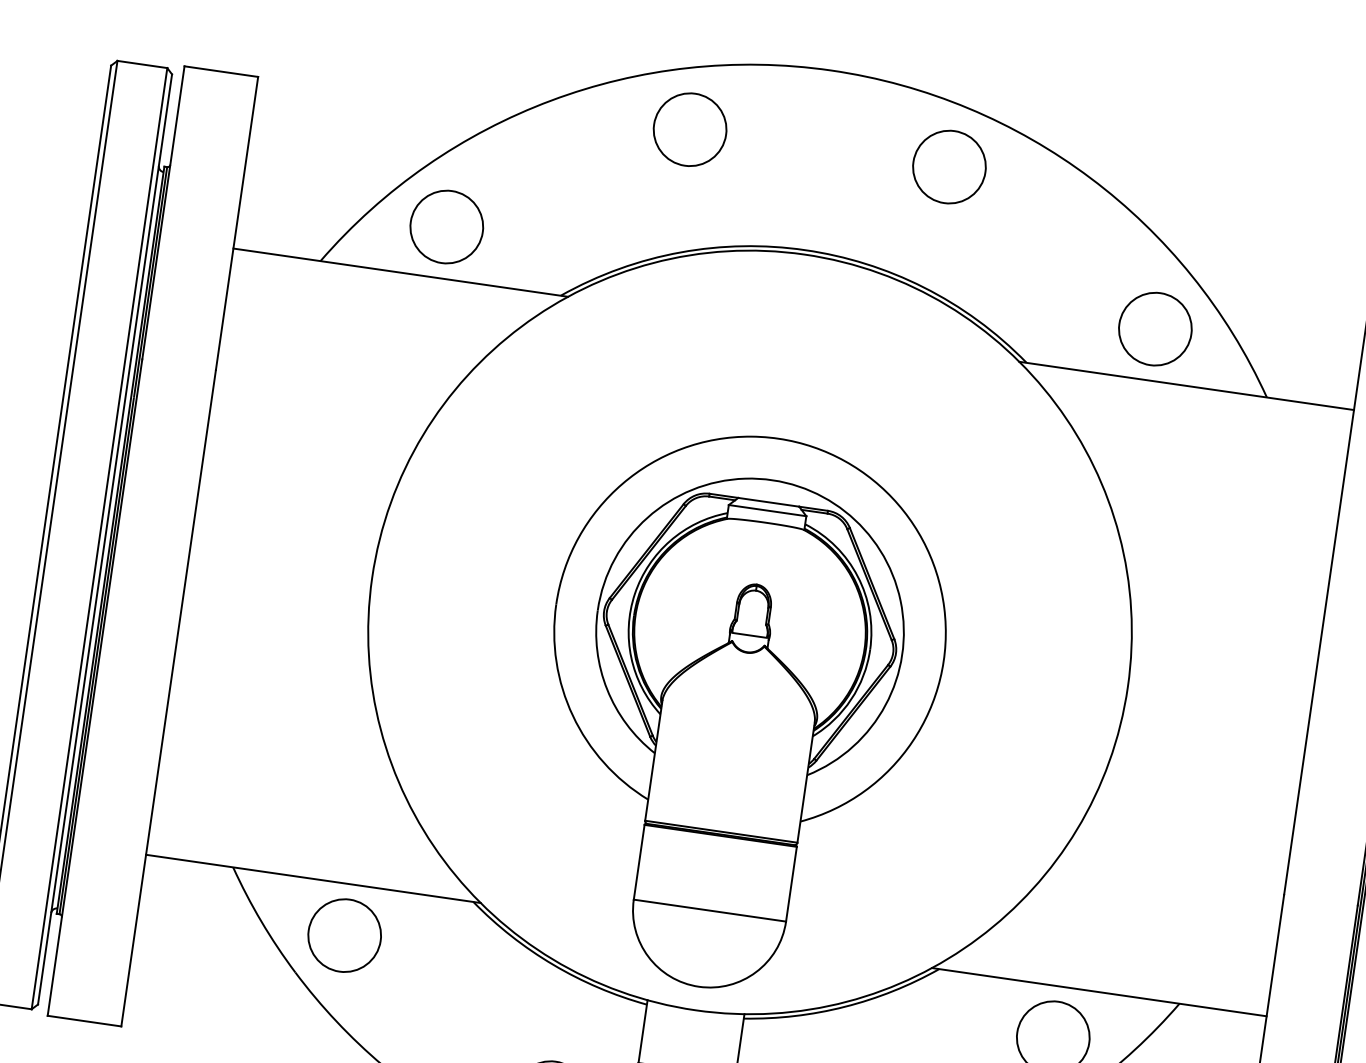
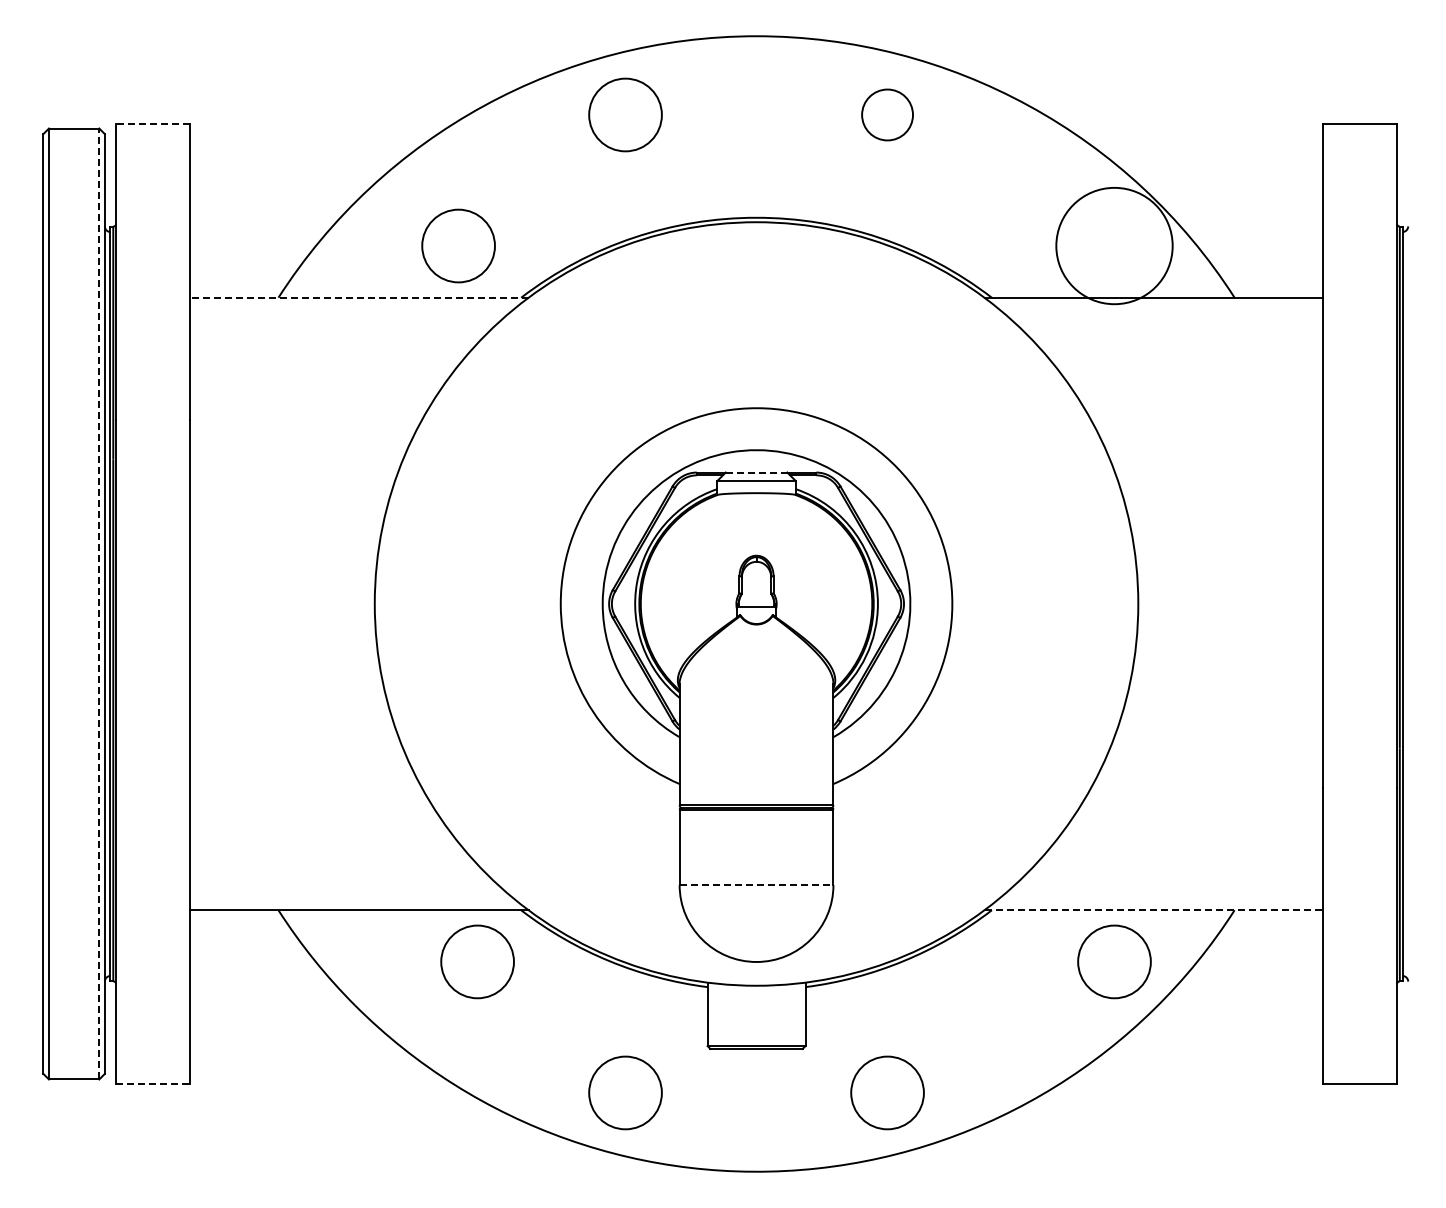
line: (220, 71) -> (152, 124), solid -> dashed
circle: (949, 166) -> (887, 114), size x0.7
circle: (446, 226) -> (458, 245), moved
line: (400, 272) -> (359, 297), solid -> dashed
circle: (1155, 328) -> (1114, 245), size x1.6
line: (768, 502) -> (756, 472), solid -> dashed
line: (99, 538) -> (99, 603), solid -> dashed
line: (709, 911) -> (756, 885), solid -> dashed
circle: (344, 935) -> (477, 961), moved
line: (1100, 992) -> (1154, 910), solid -> dashed
line: (84, 1021) -> (153, 1083), solid -> dashed

